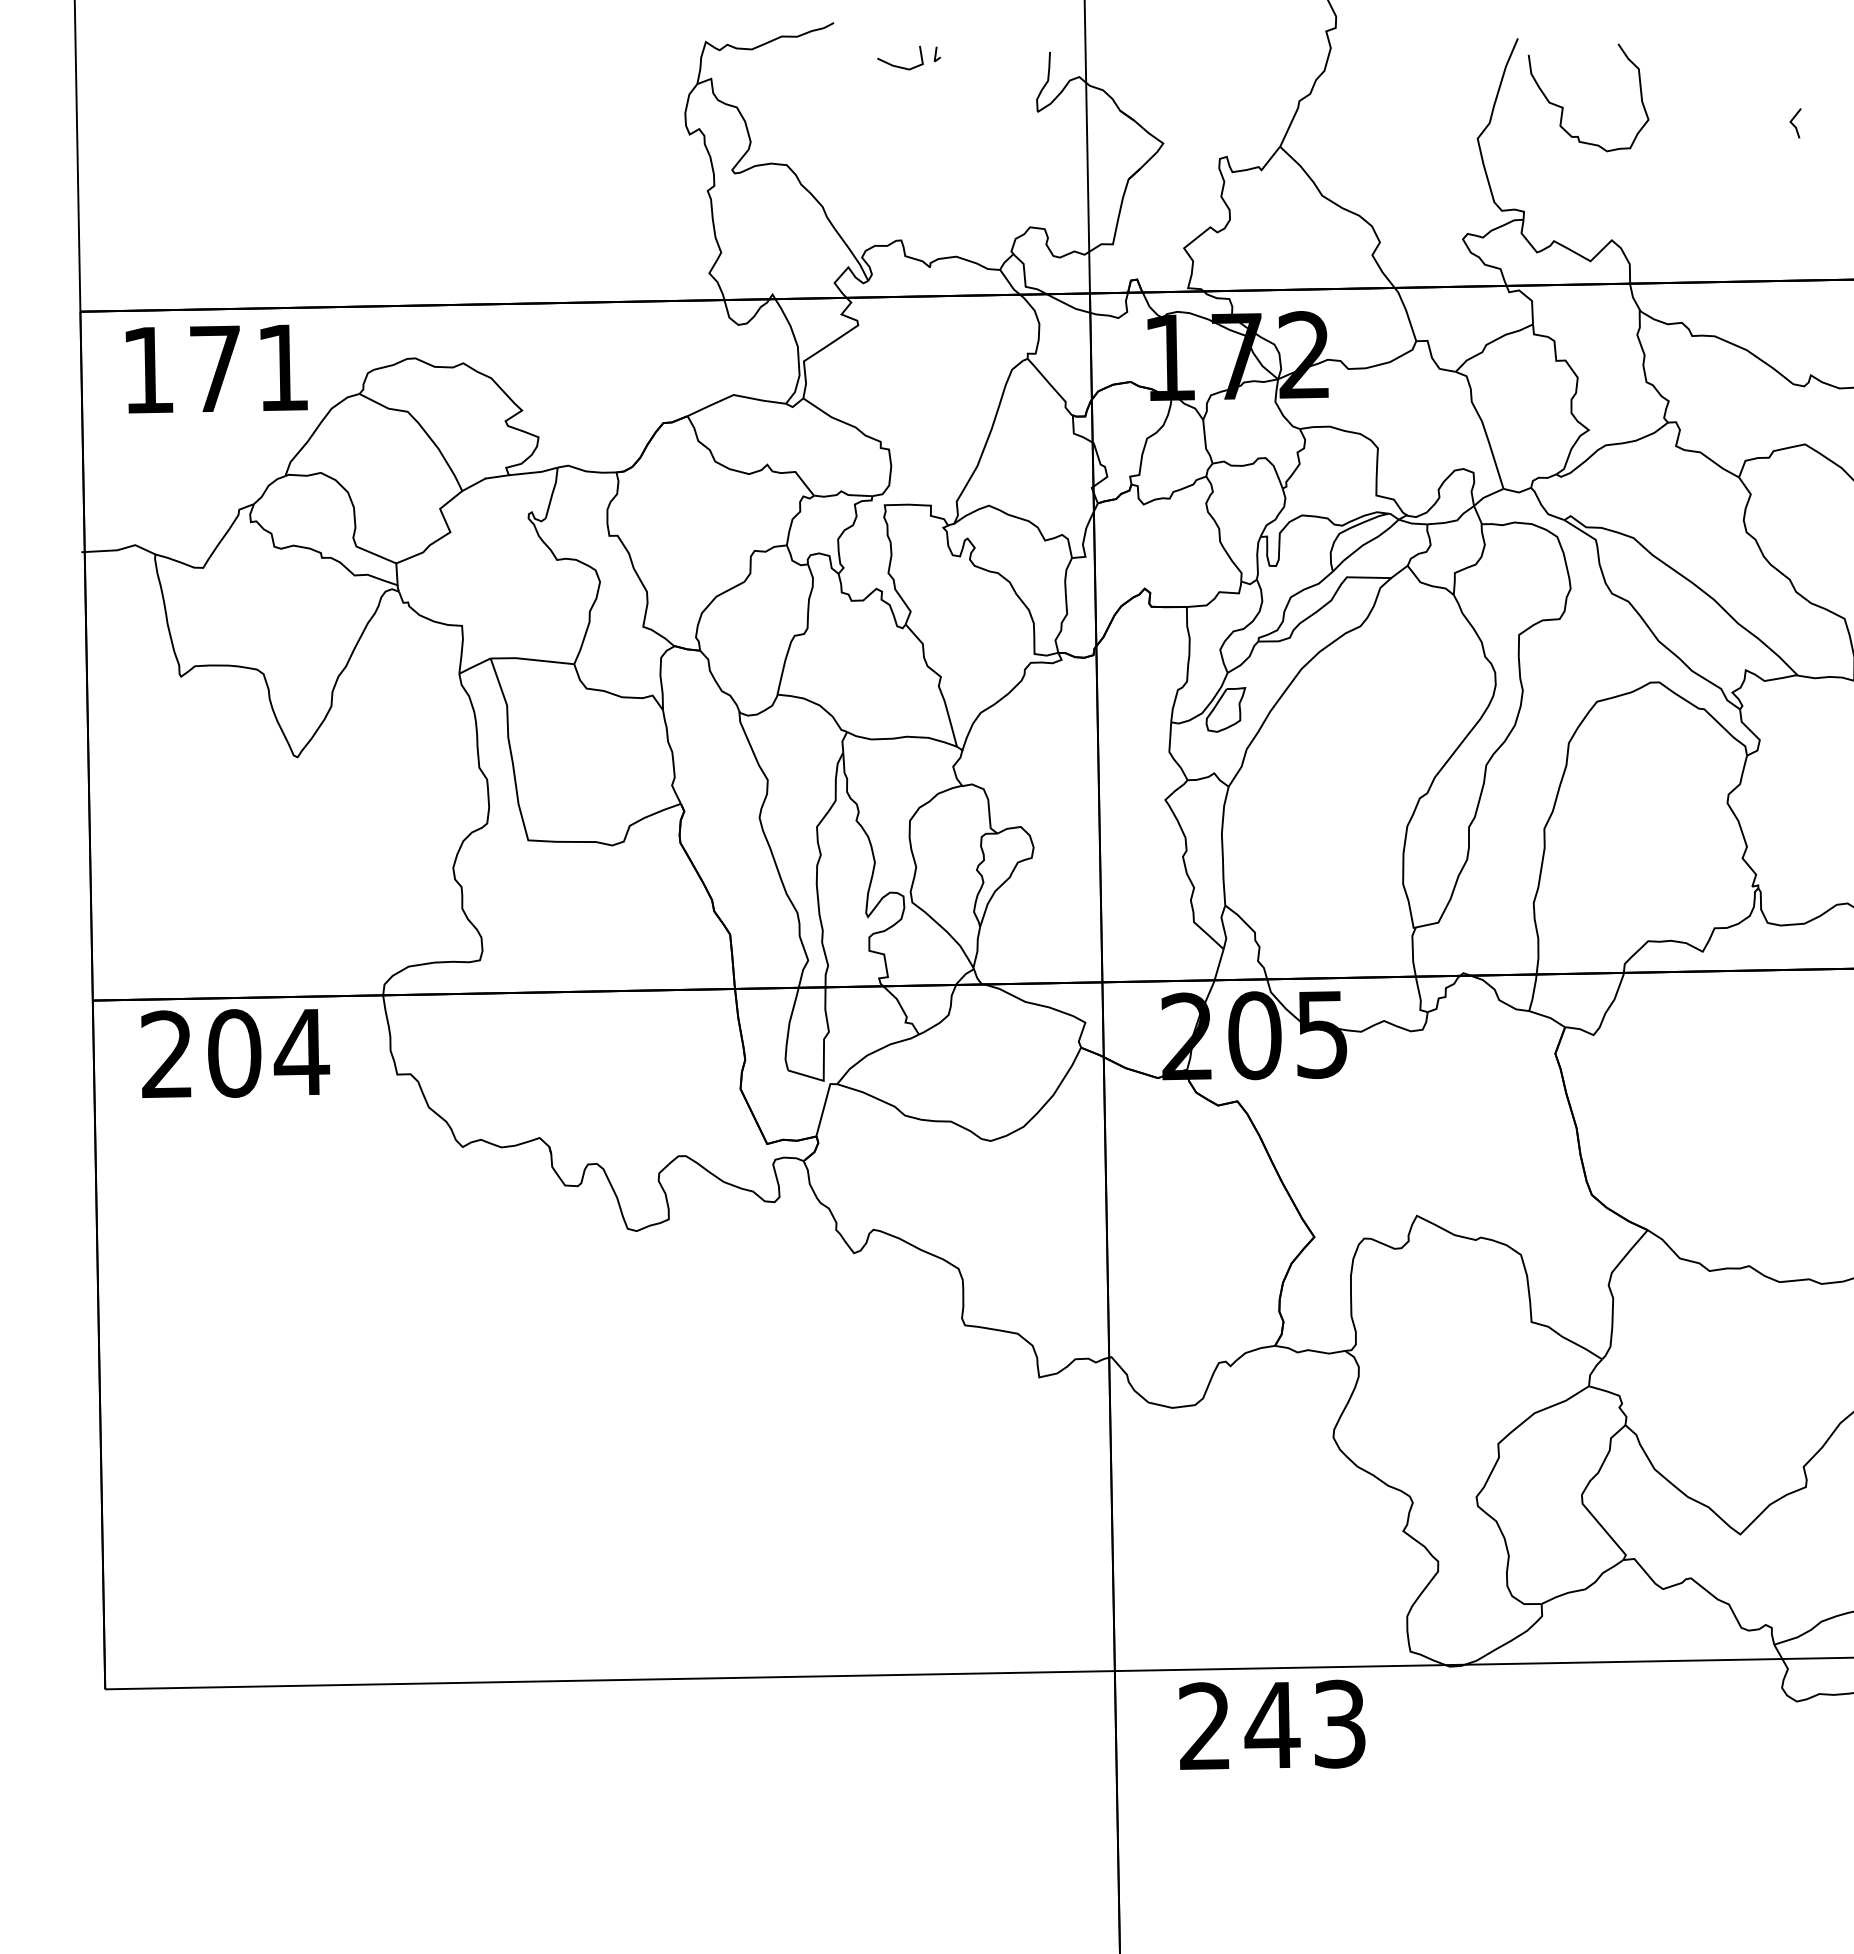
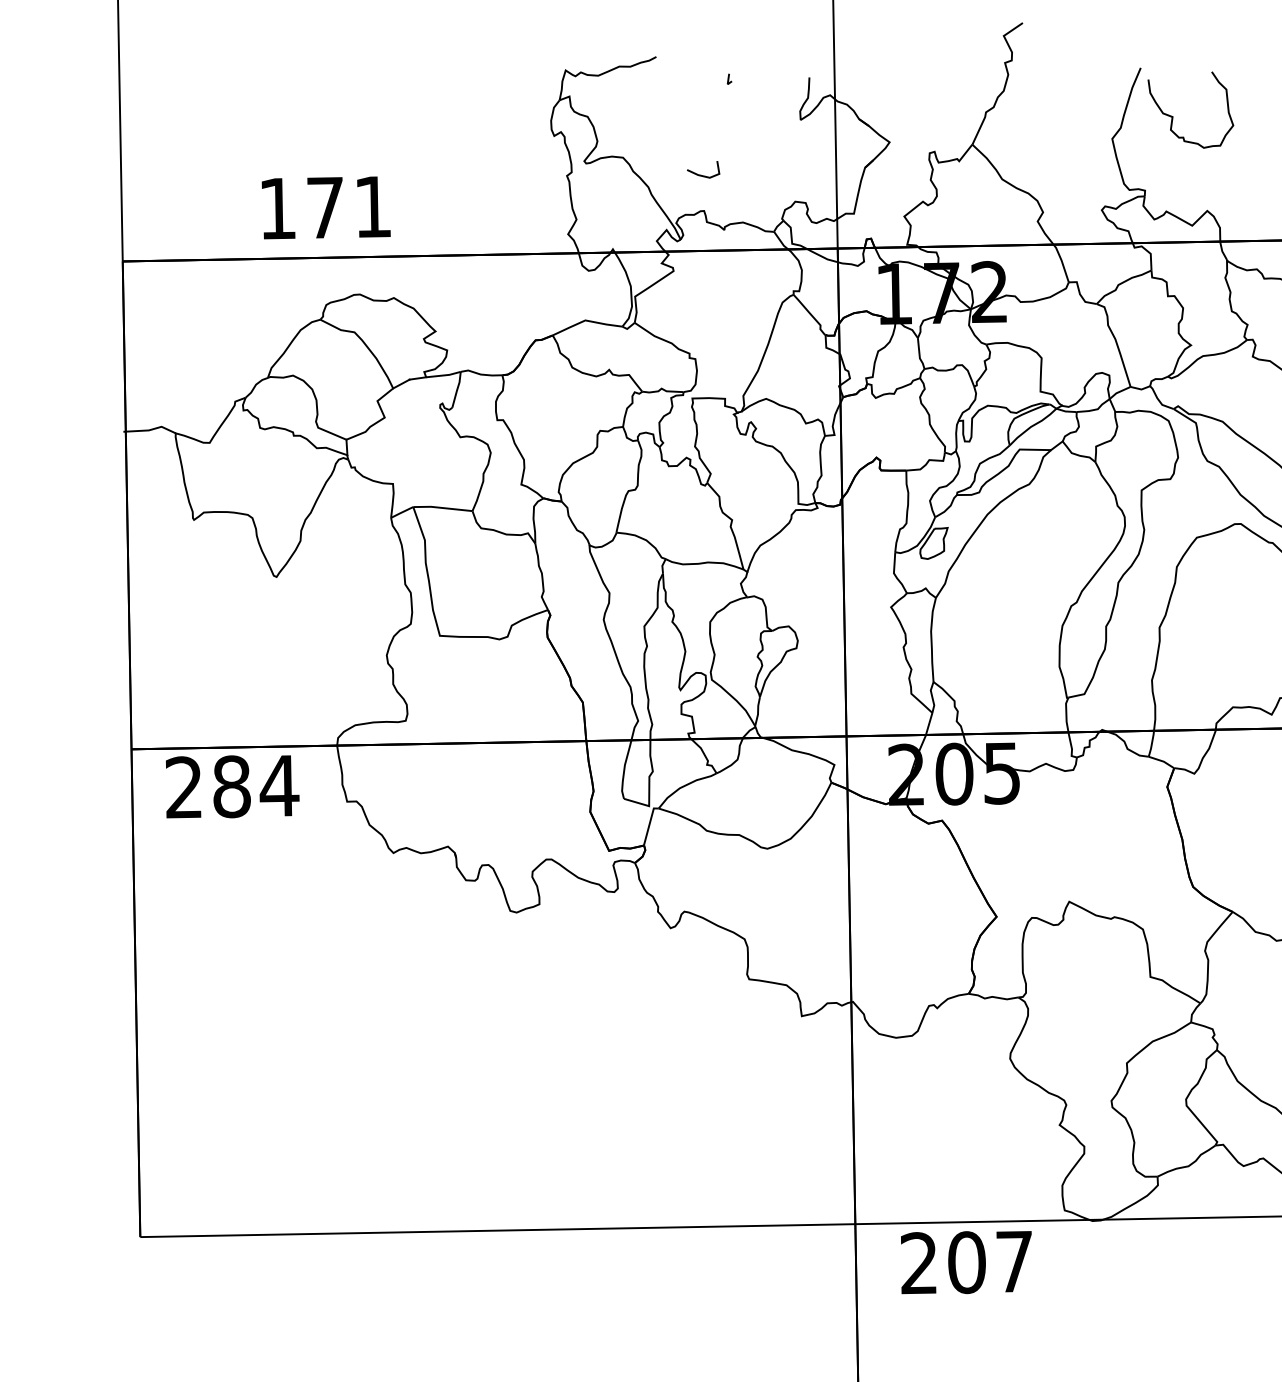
line: (897, 65) -> (701, 174), moved
text: (216, 368) -> (326, 207), moved
text: (234, 1053) -> (231, 786), 204 -> 284
text: (1304, 1724) -> (989, 1262), 243 -> 207

